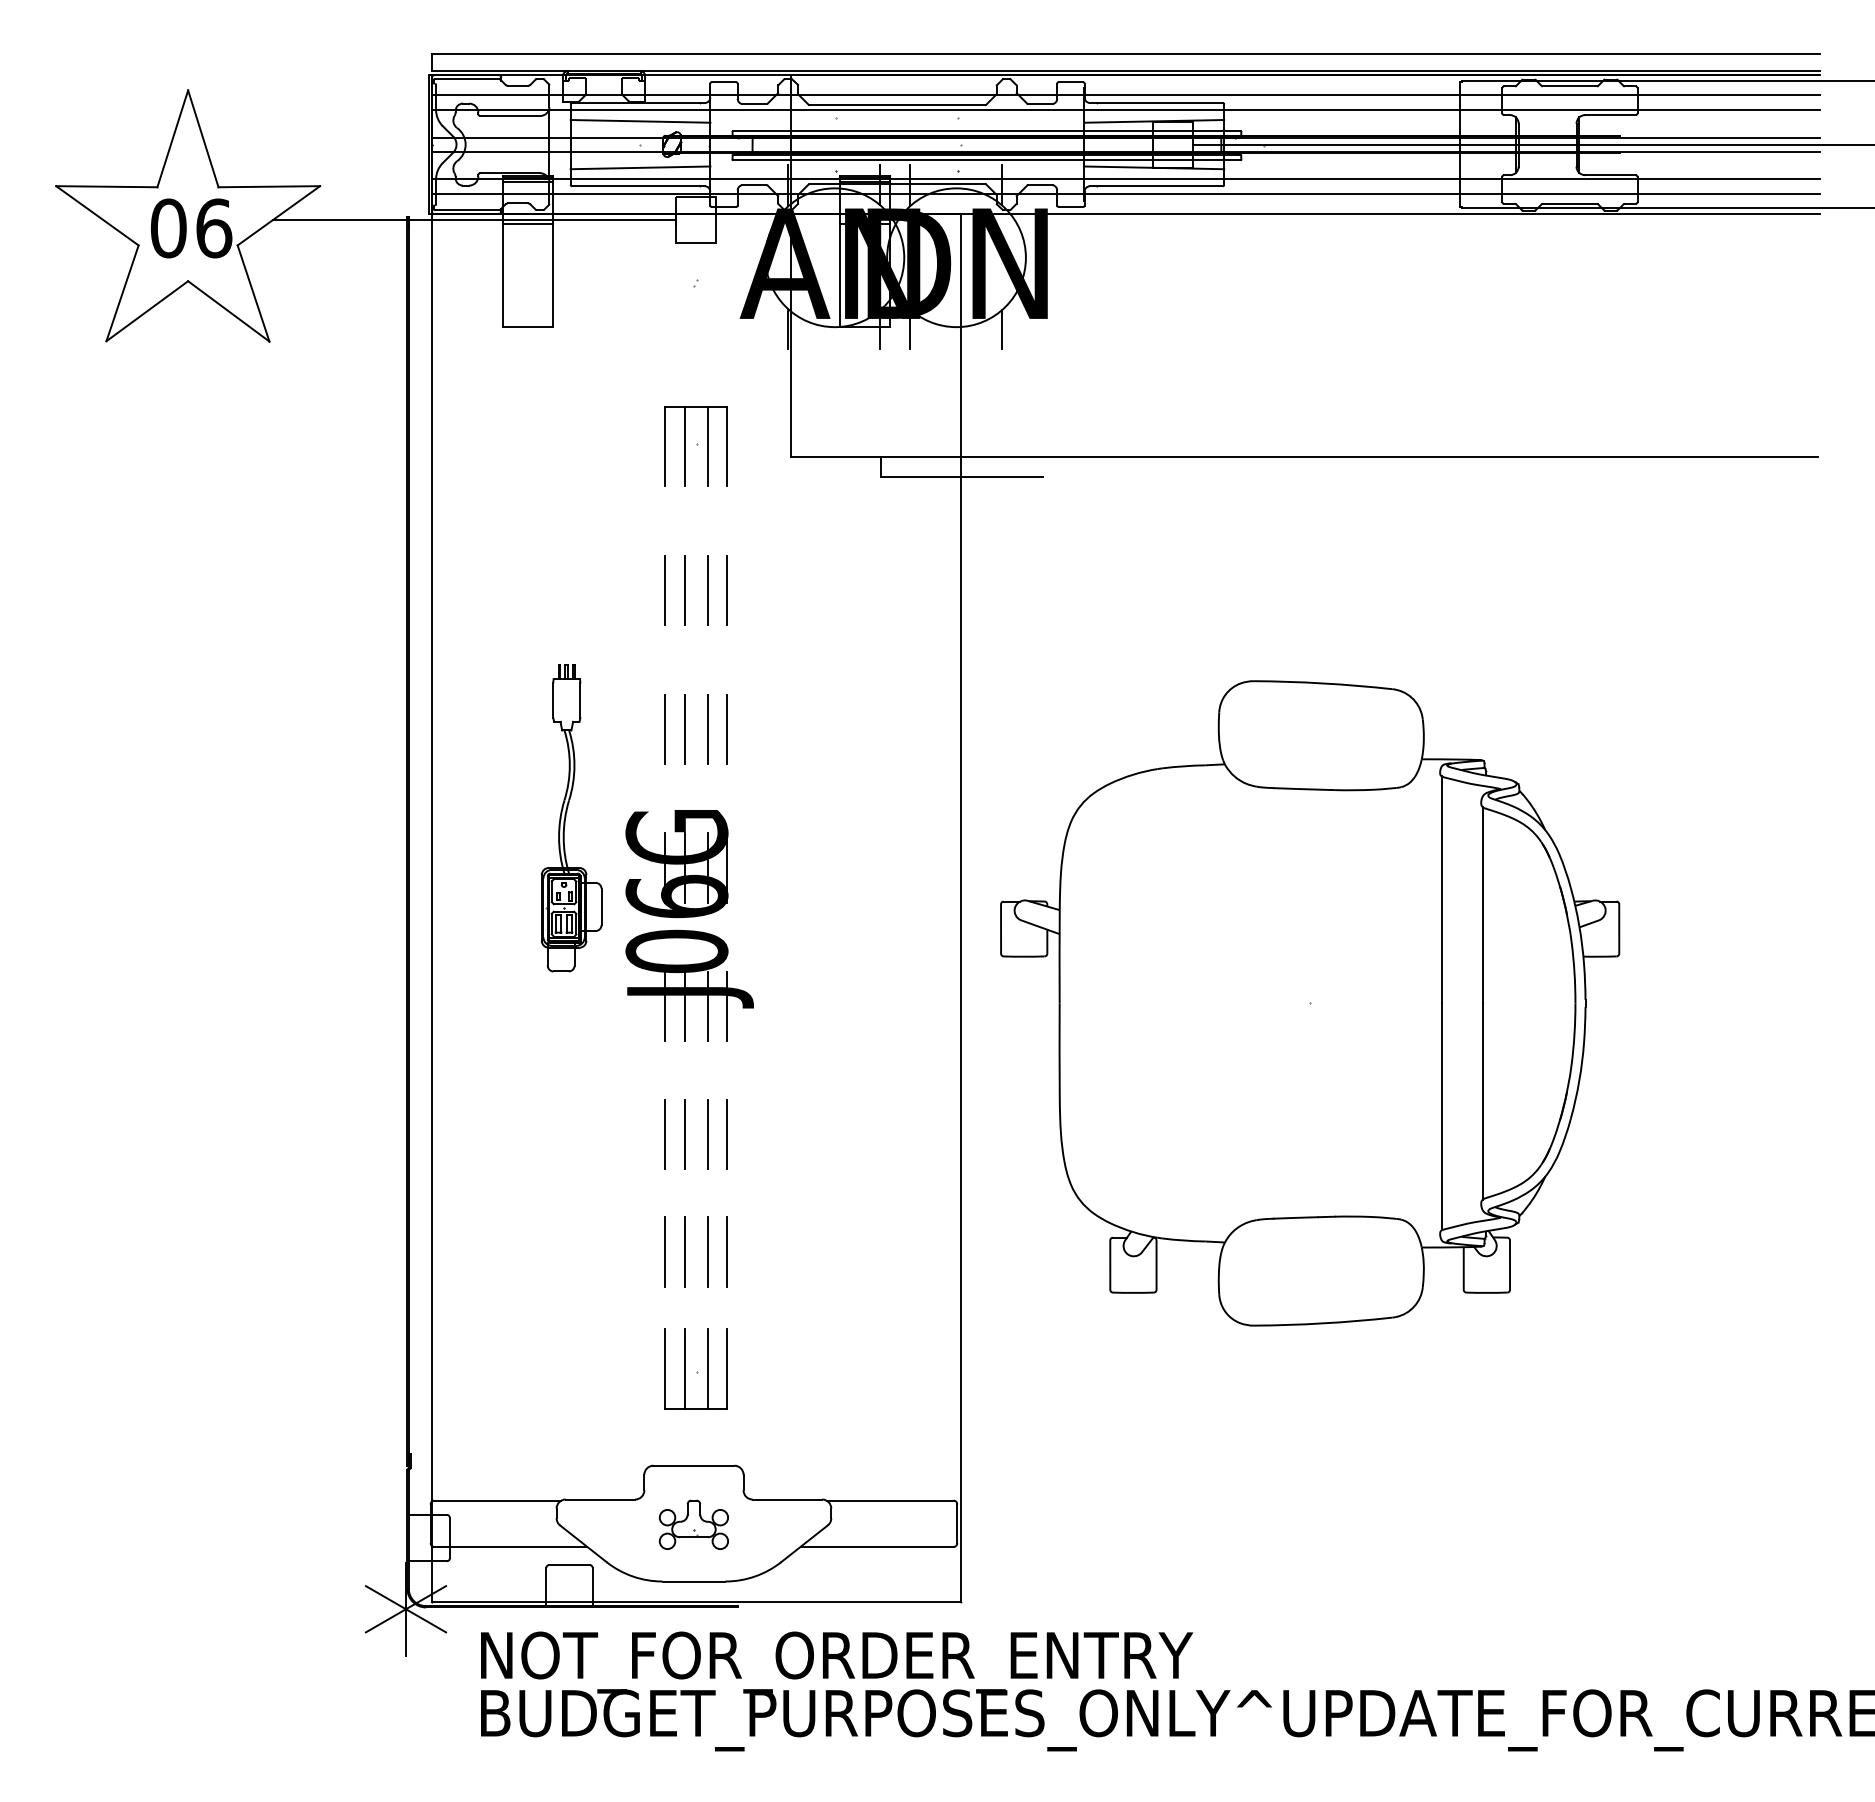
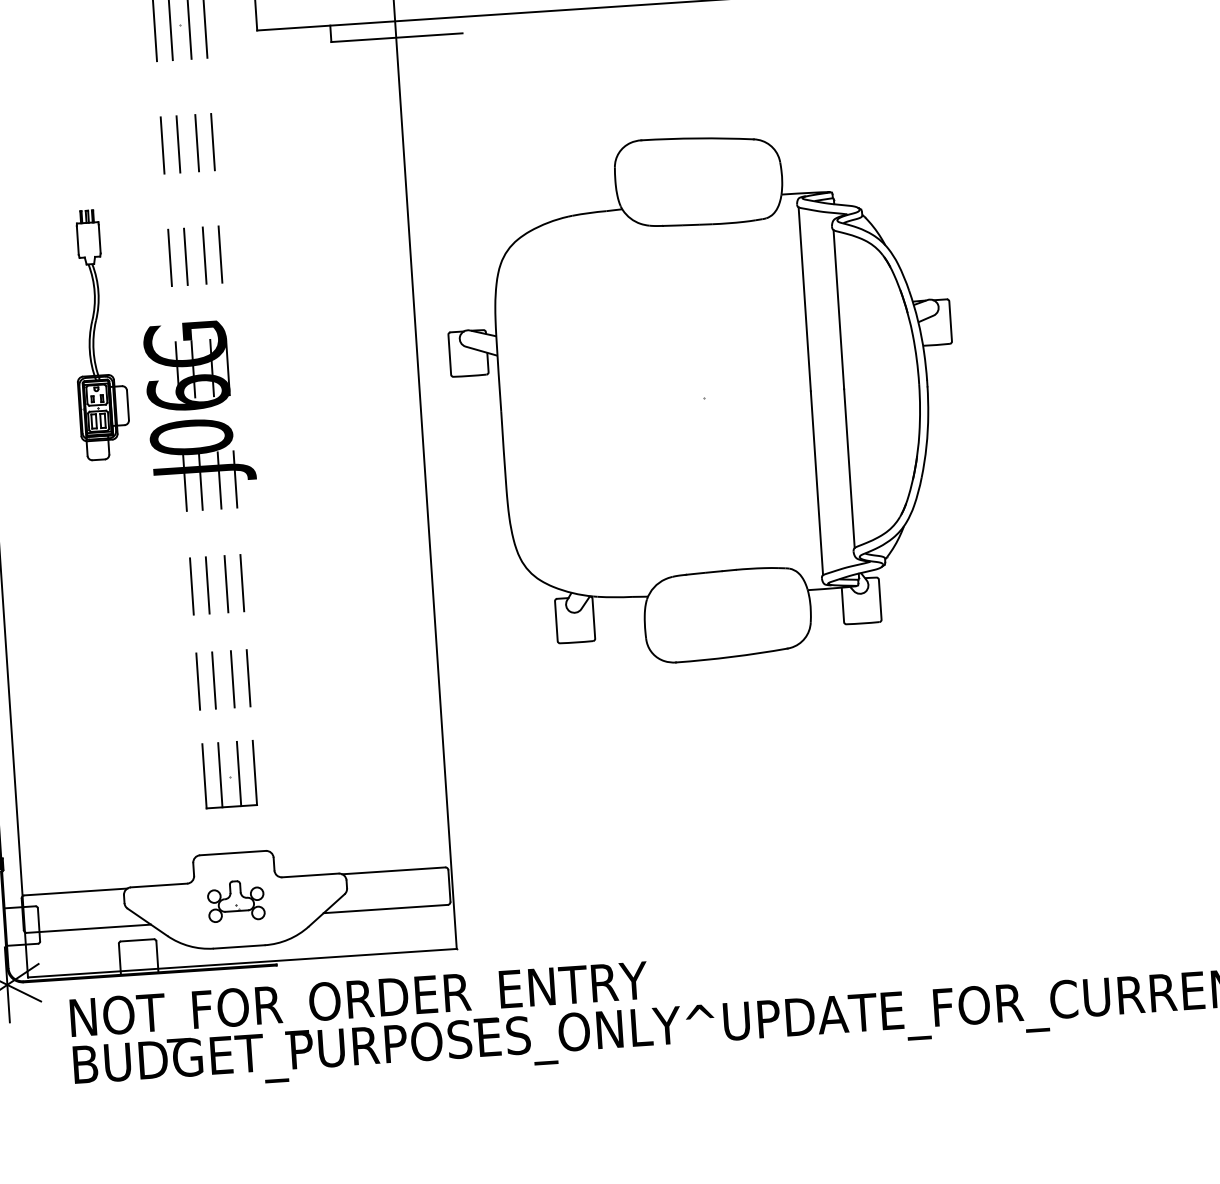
part: (1310, 1003) -> (704, 398), moved

